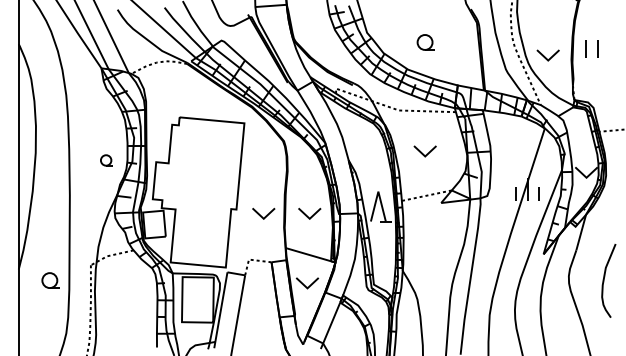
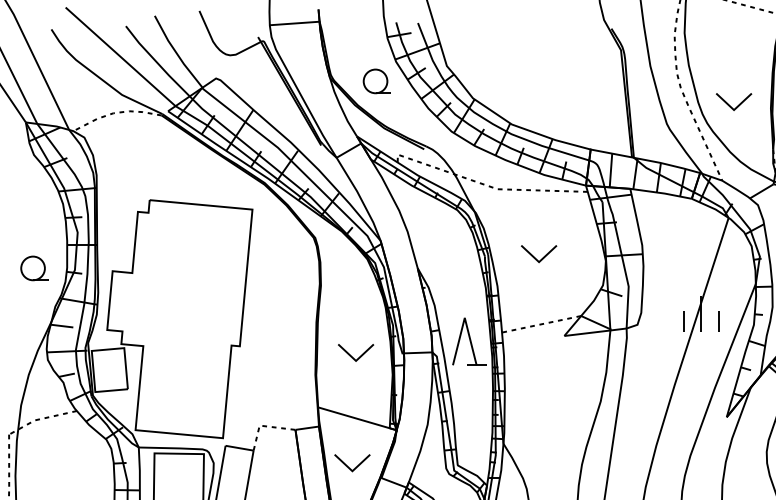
part: (425, 42) -> (376, 81), moved
part: (106, 160) -> (33, 268), size x1.43
part: (263, 213) -> (282, 352), removed

